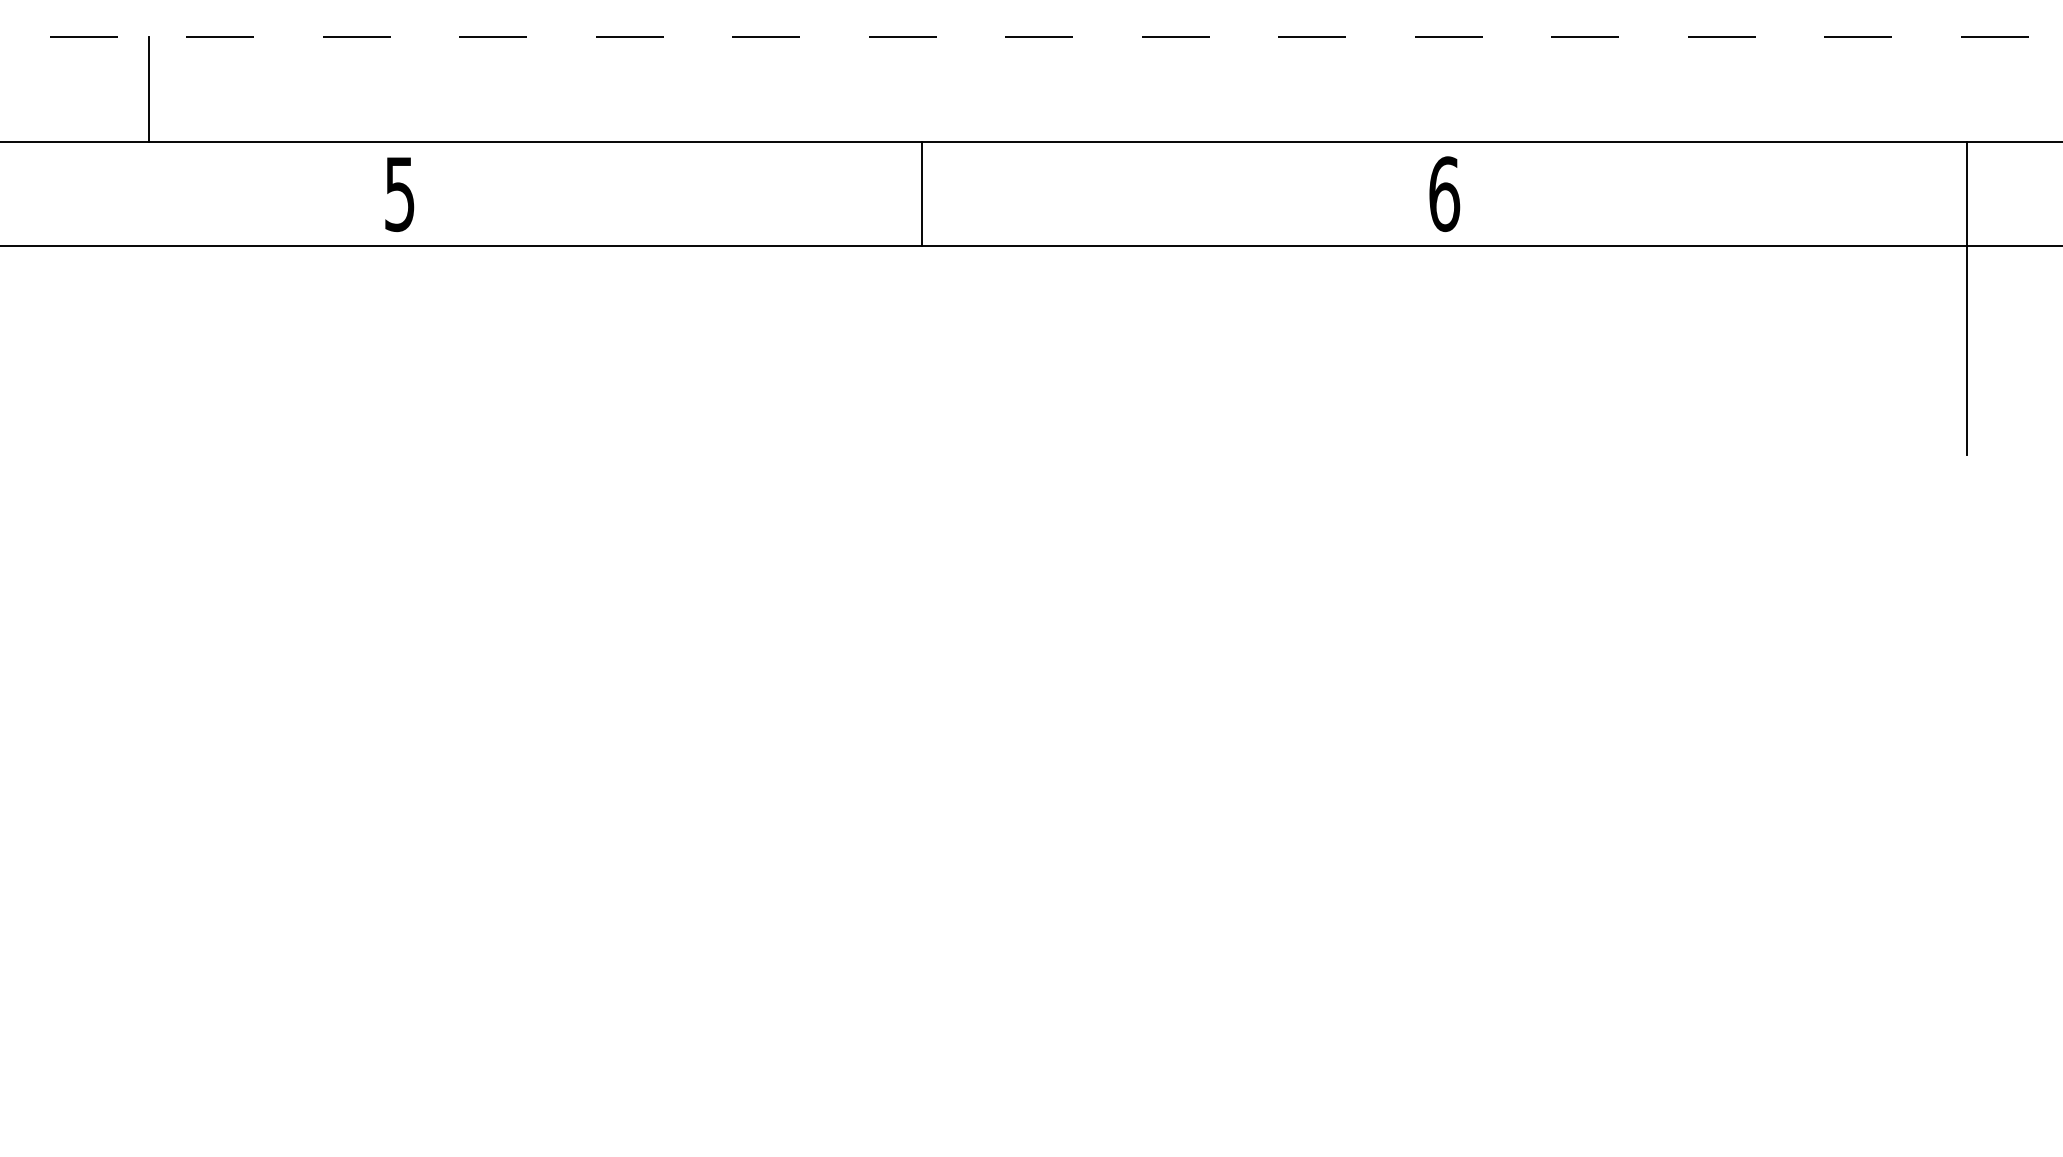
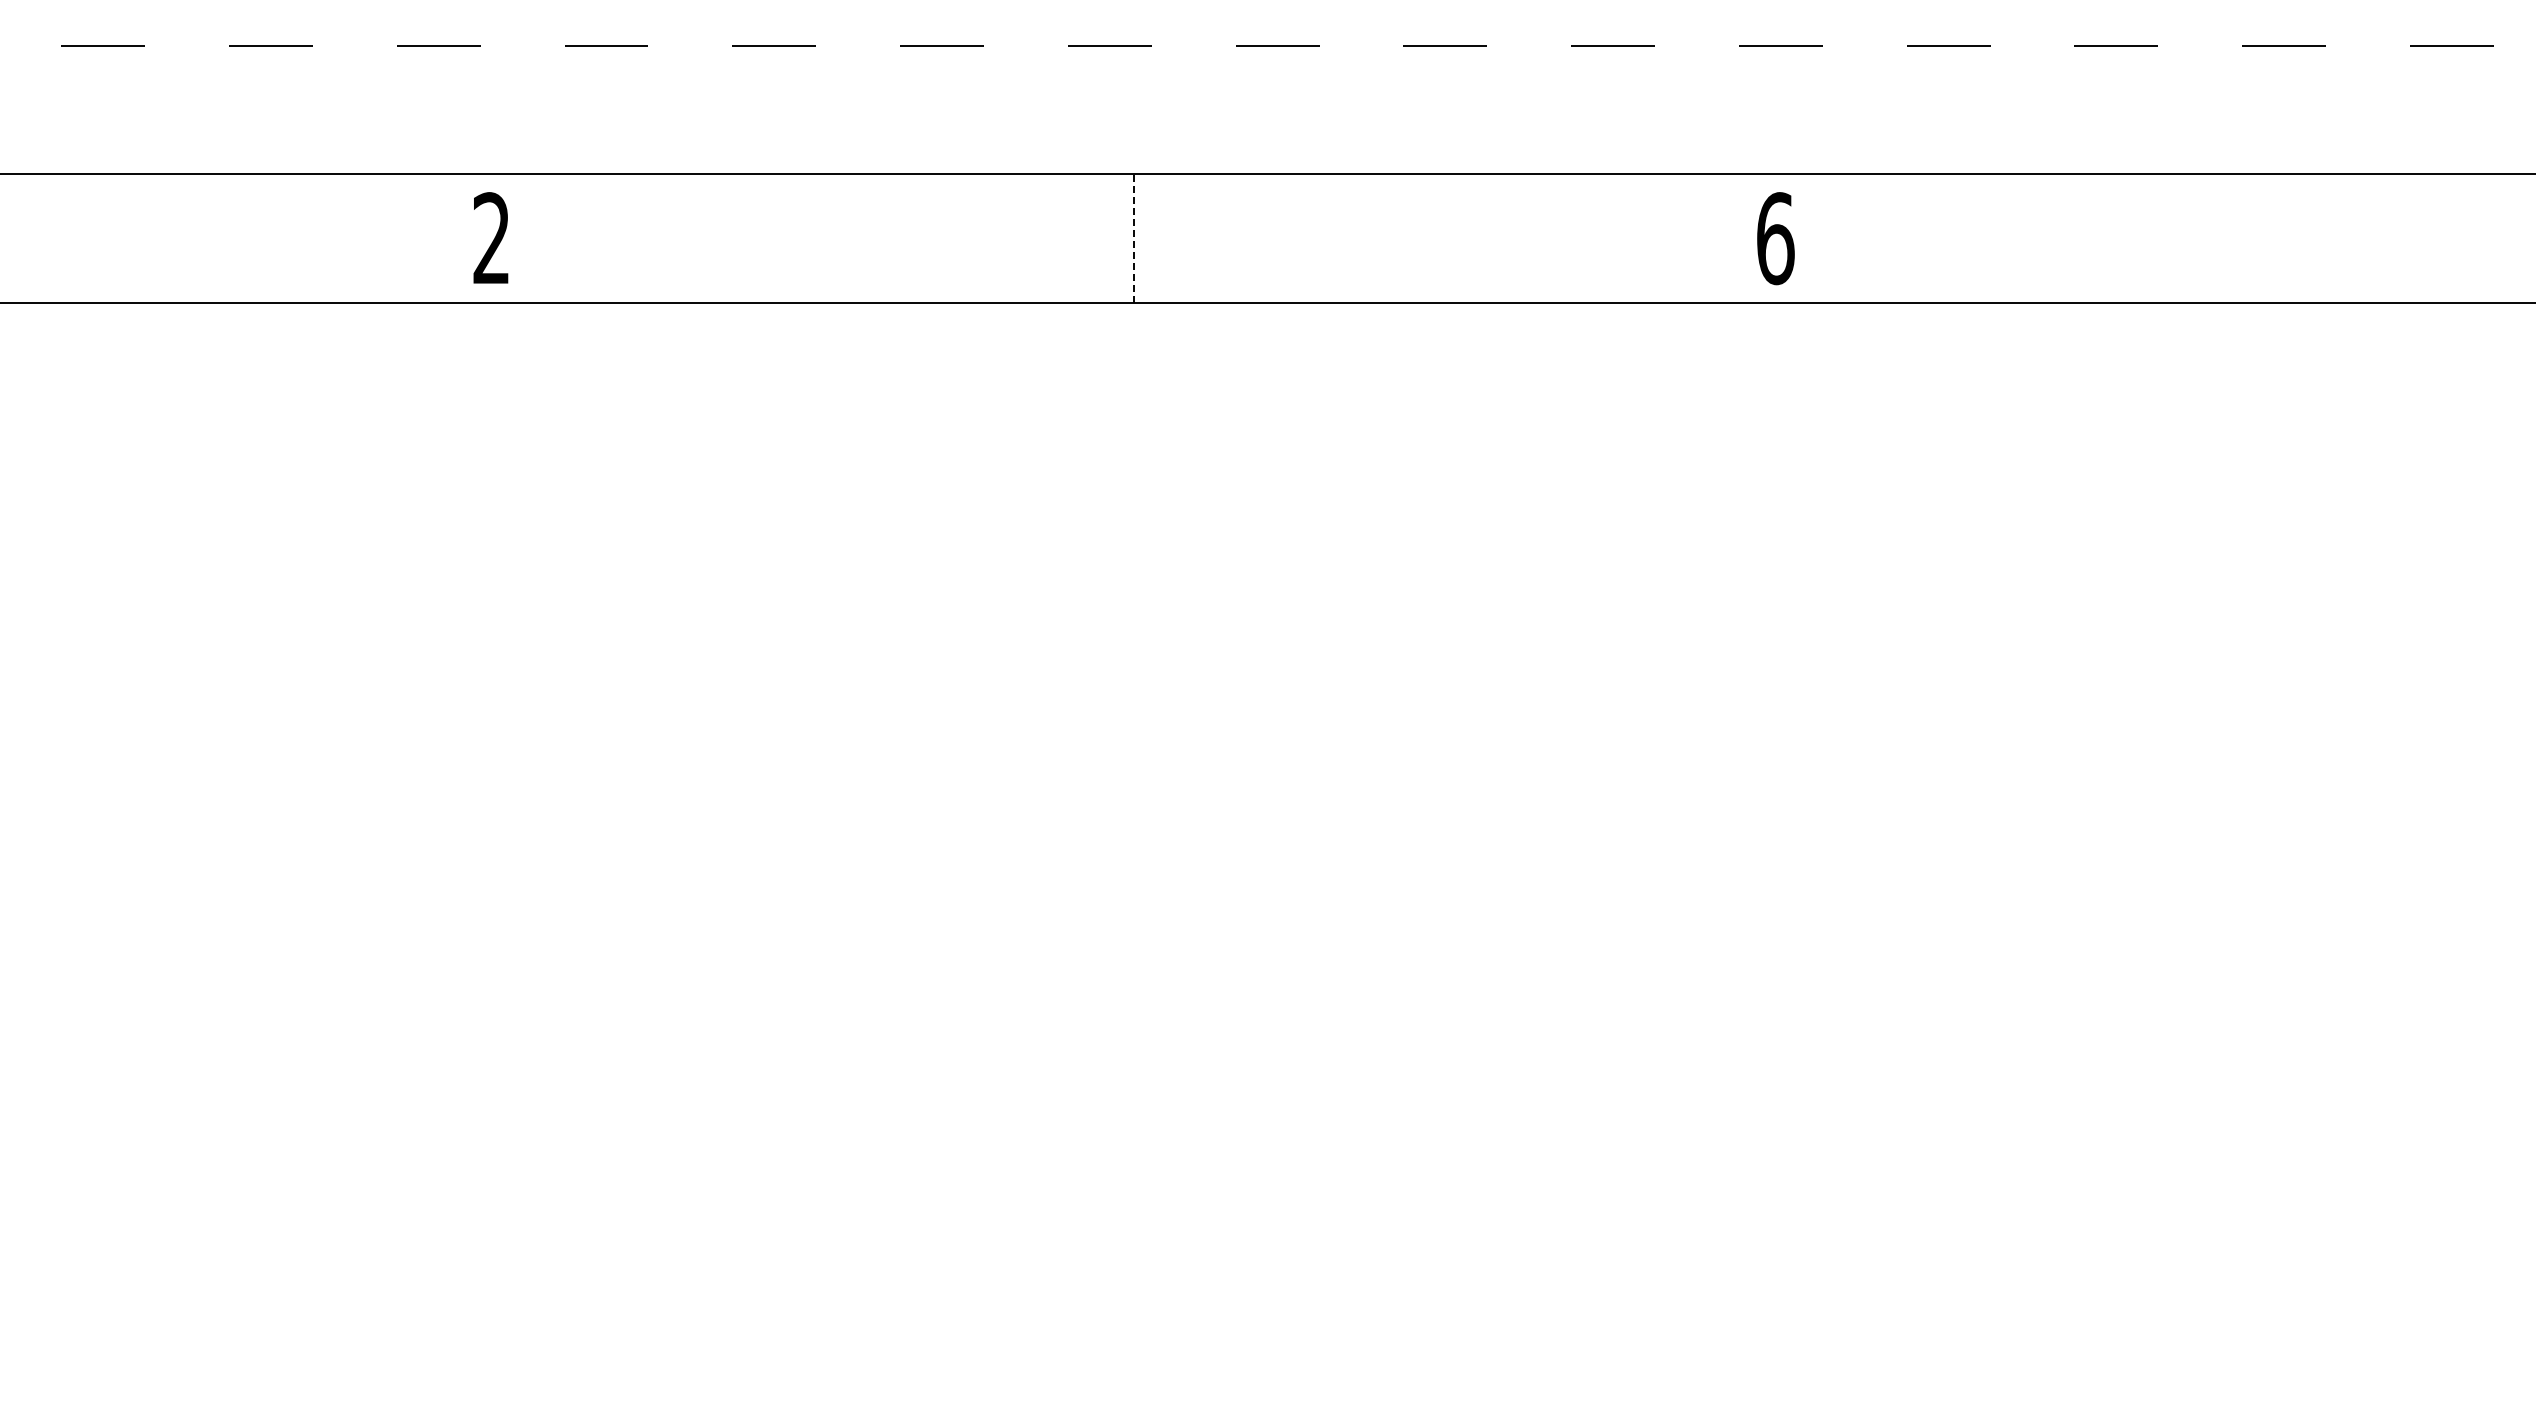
line: (149, 89) -> (183, 110), removed
text: (399, 194) -> (491, 238), 5 -> 2
line: (922, 194) -> (1133, 238), solid -> dashed
line: (1966, 298) -> (2417, 366), removed

